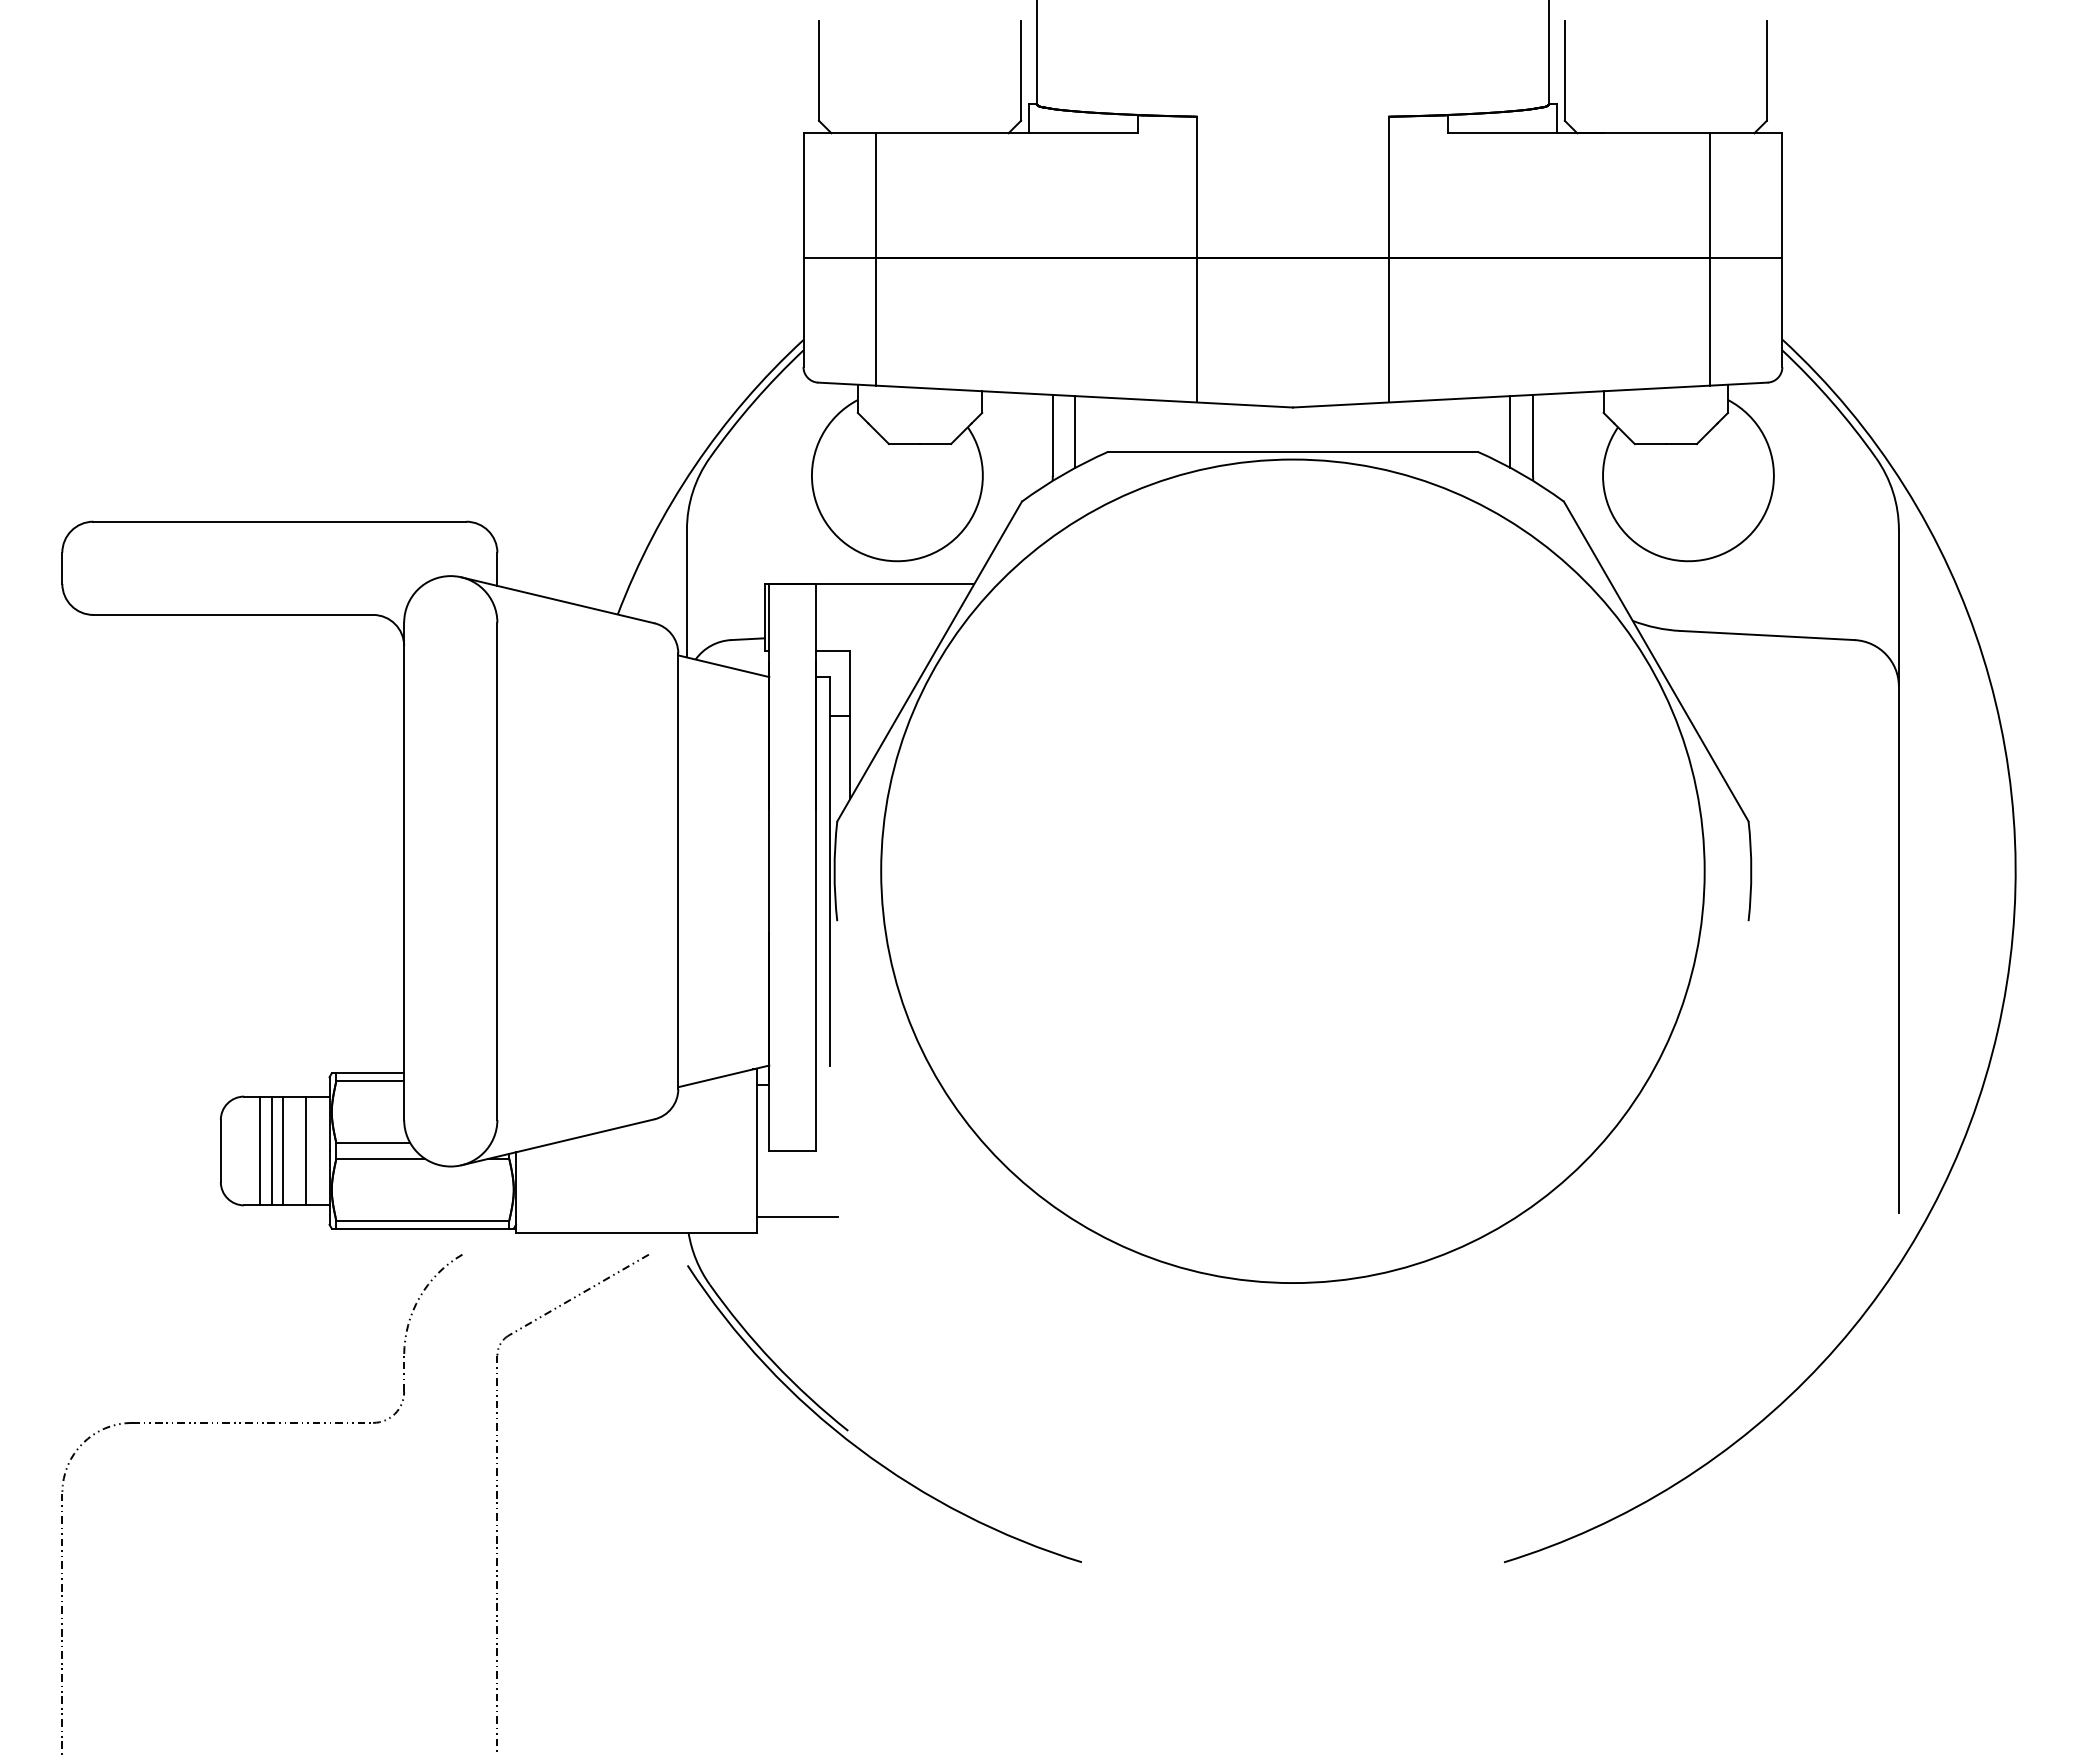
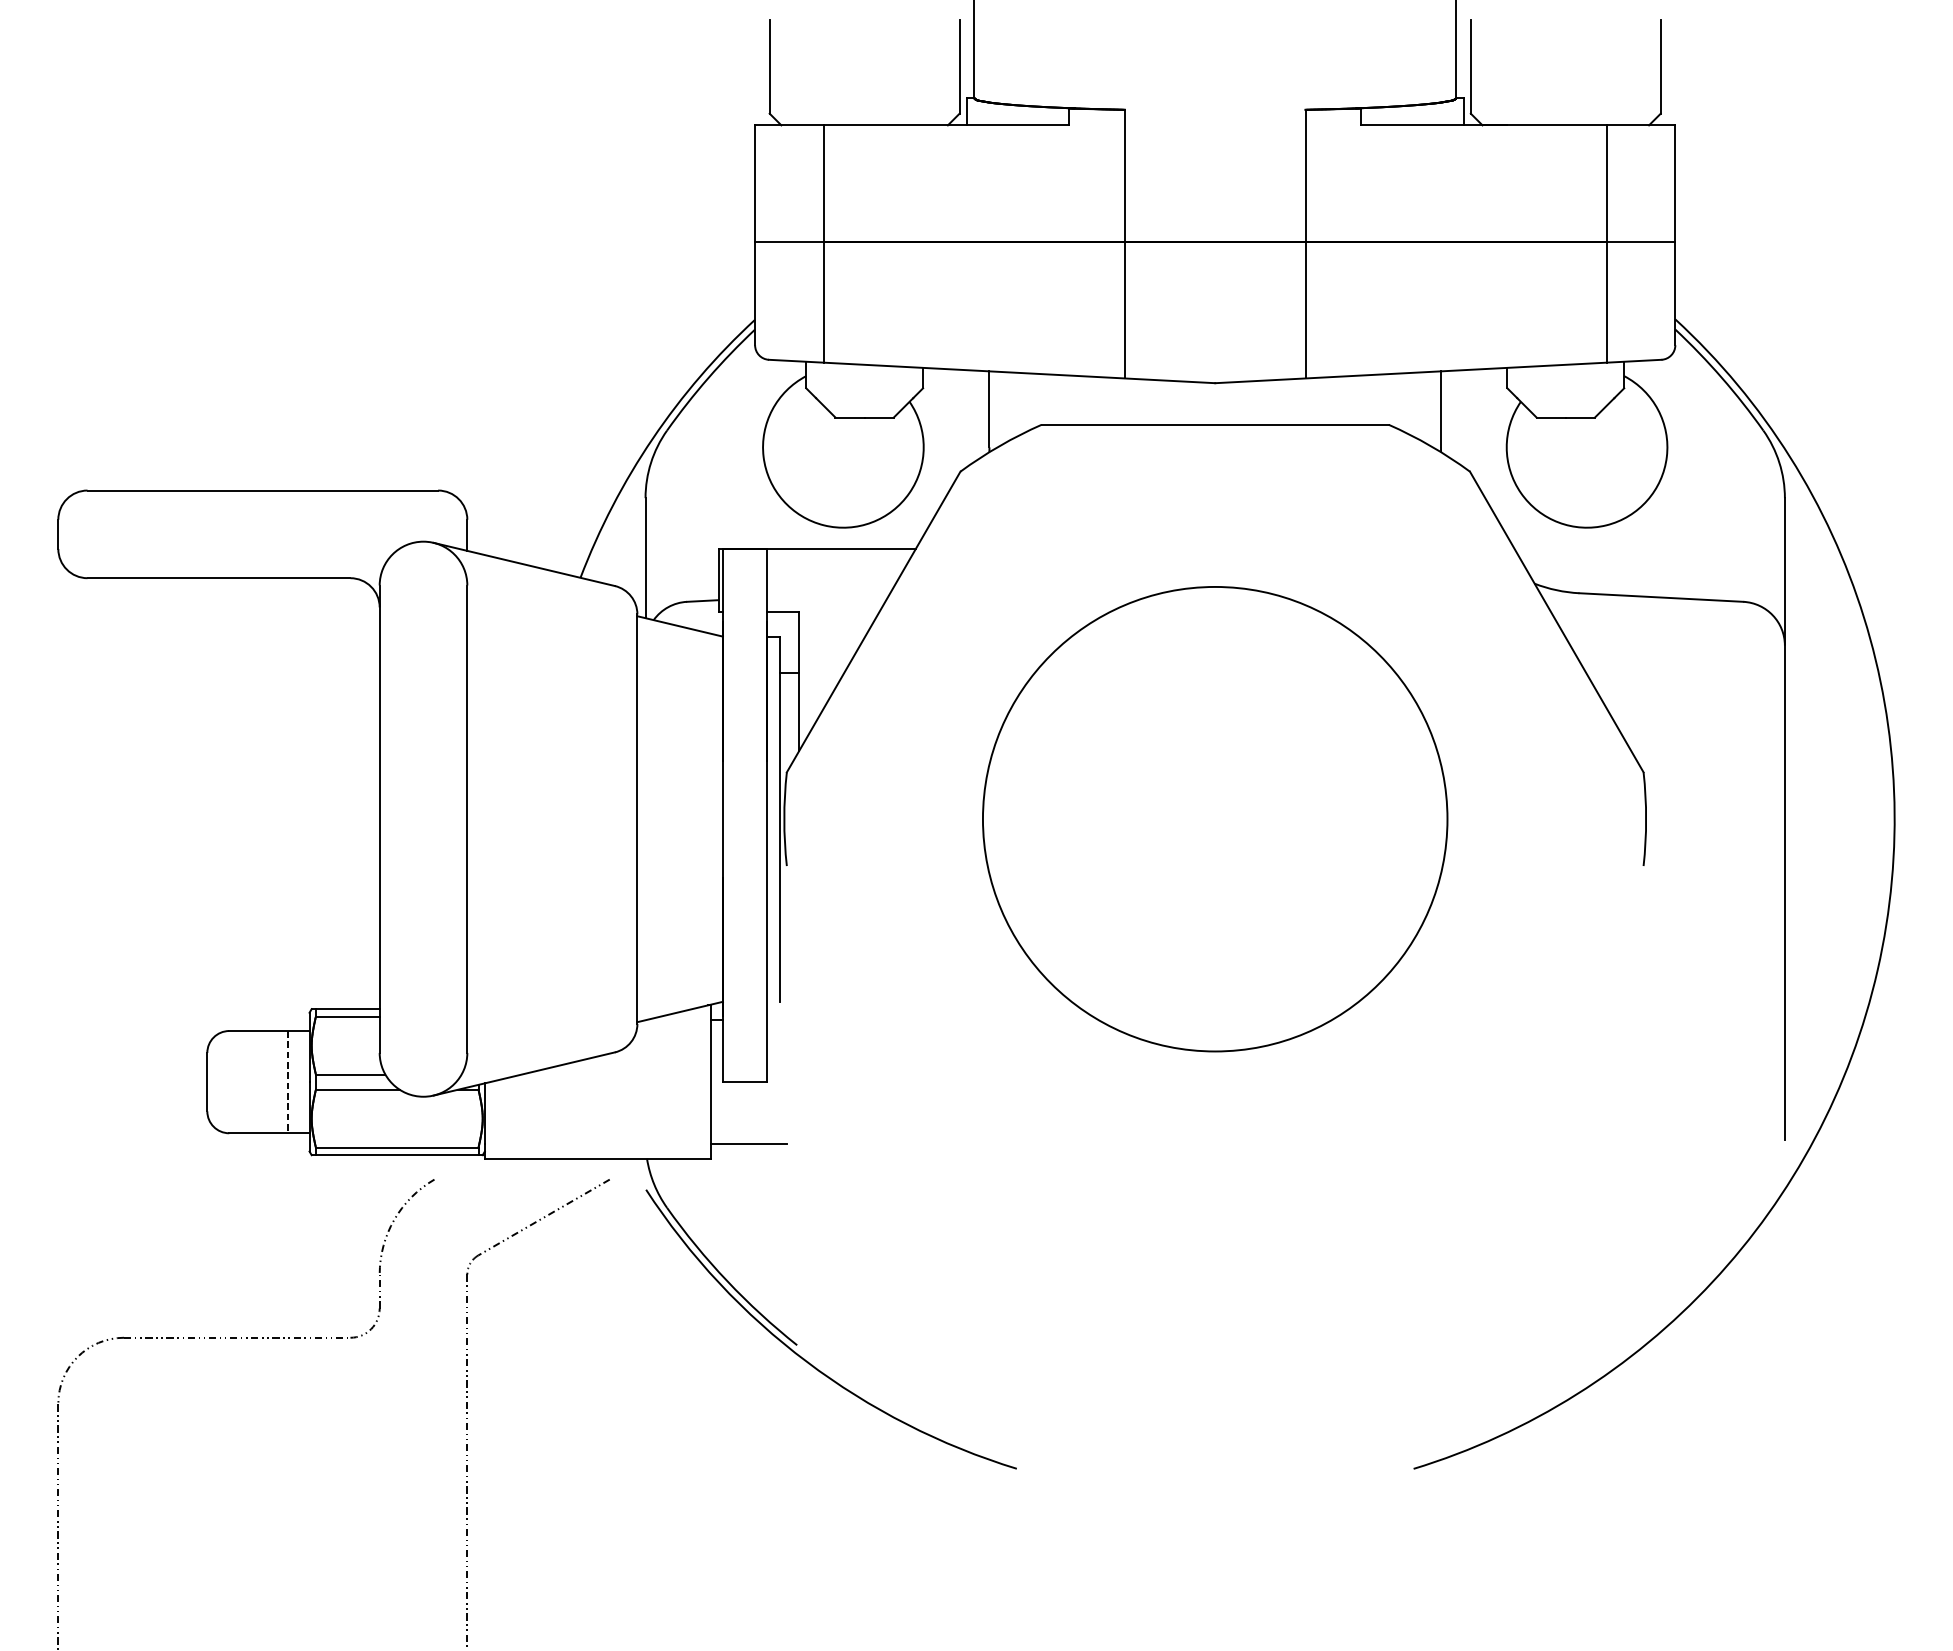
line: (1075, 431) -> (1010, 405), removed
line: (1510, 431) -> (1419, 405), removed
circle: (1292, 871) -> (1214, 819), size x0.6
line: (259, 1150) -> (243, 1081), removed
line: (272, 1150) -> (255, 1081), removed
line: (282, 1150) -> (265, 1081), removed
line: (306, 1151) -> (287, 1082), solid -> dashed

